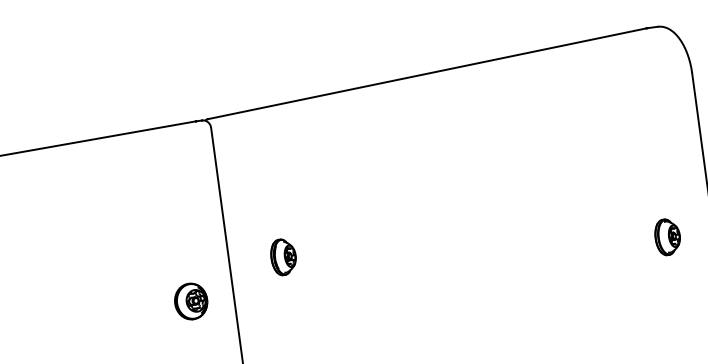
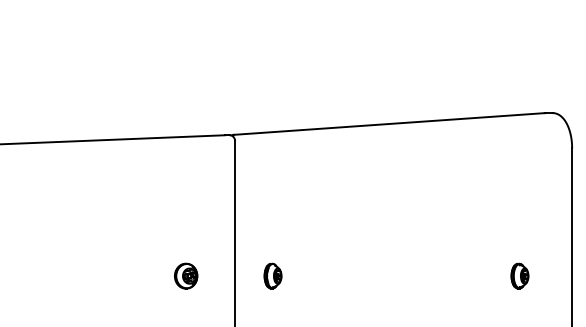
part: (666, 236) -> (519, 275), moved
part: (282, 256) -> (272, 275), moved
part: (191, 300) -> (186, 275), moved

